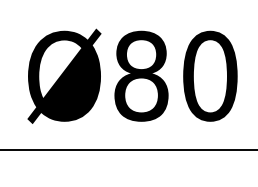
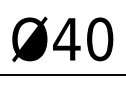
text: (140, 76) -> (66, 39), Ø80 -> Ø40

